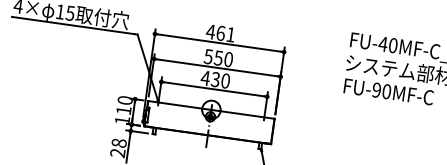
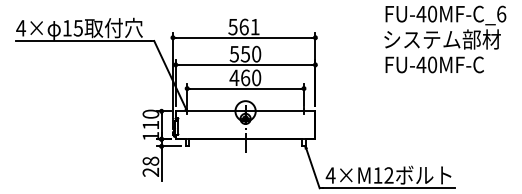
text: (210, 32) -> (232, 27), 461 -> 561
text: (215, 79) -> (245, 77), 430 -> 460
text: (376, 89) -> (421, 64), FU-90MF-C -> FU-40MF-C

